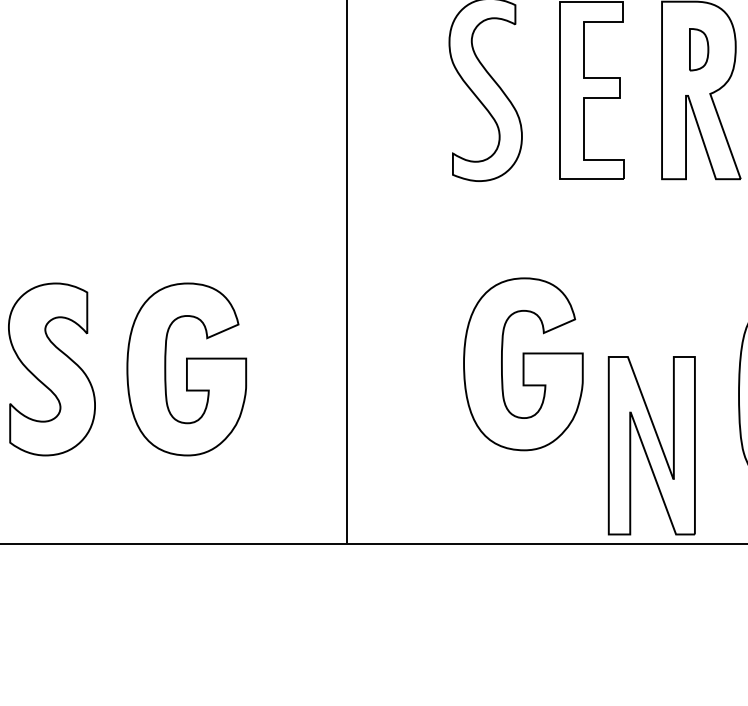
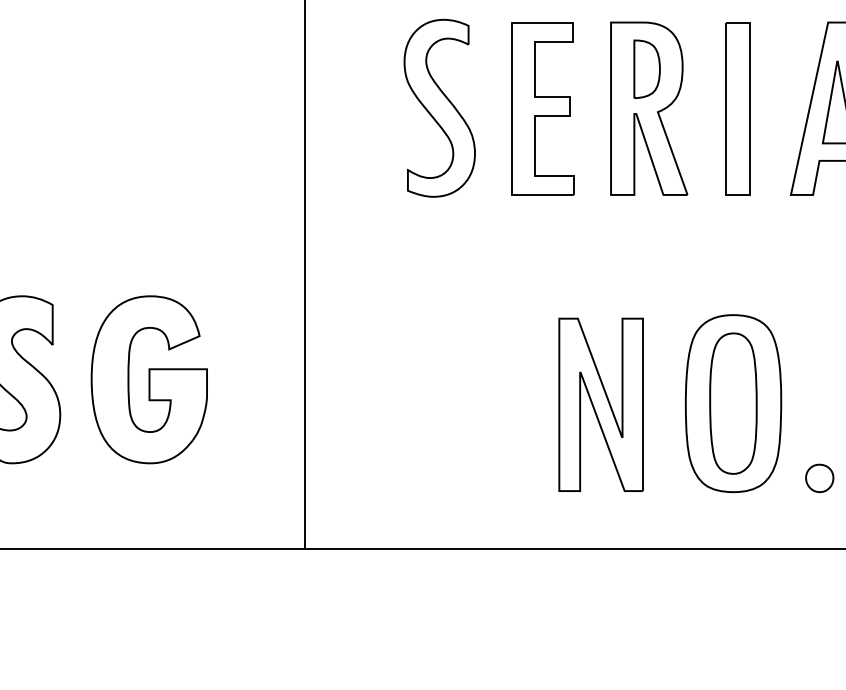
part: (698, 49) -> (646, 68), size x1.43
part: (522, 364) -> (475, 374), removed
part: (651, 445) -> (600, 404), moved

